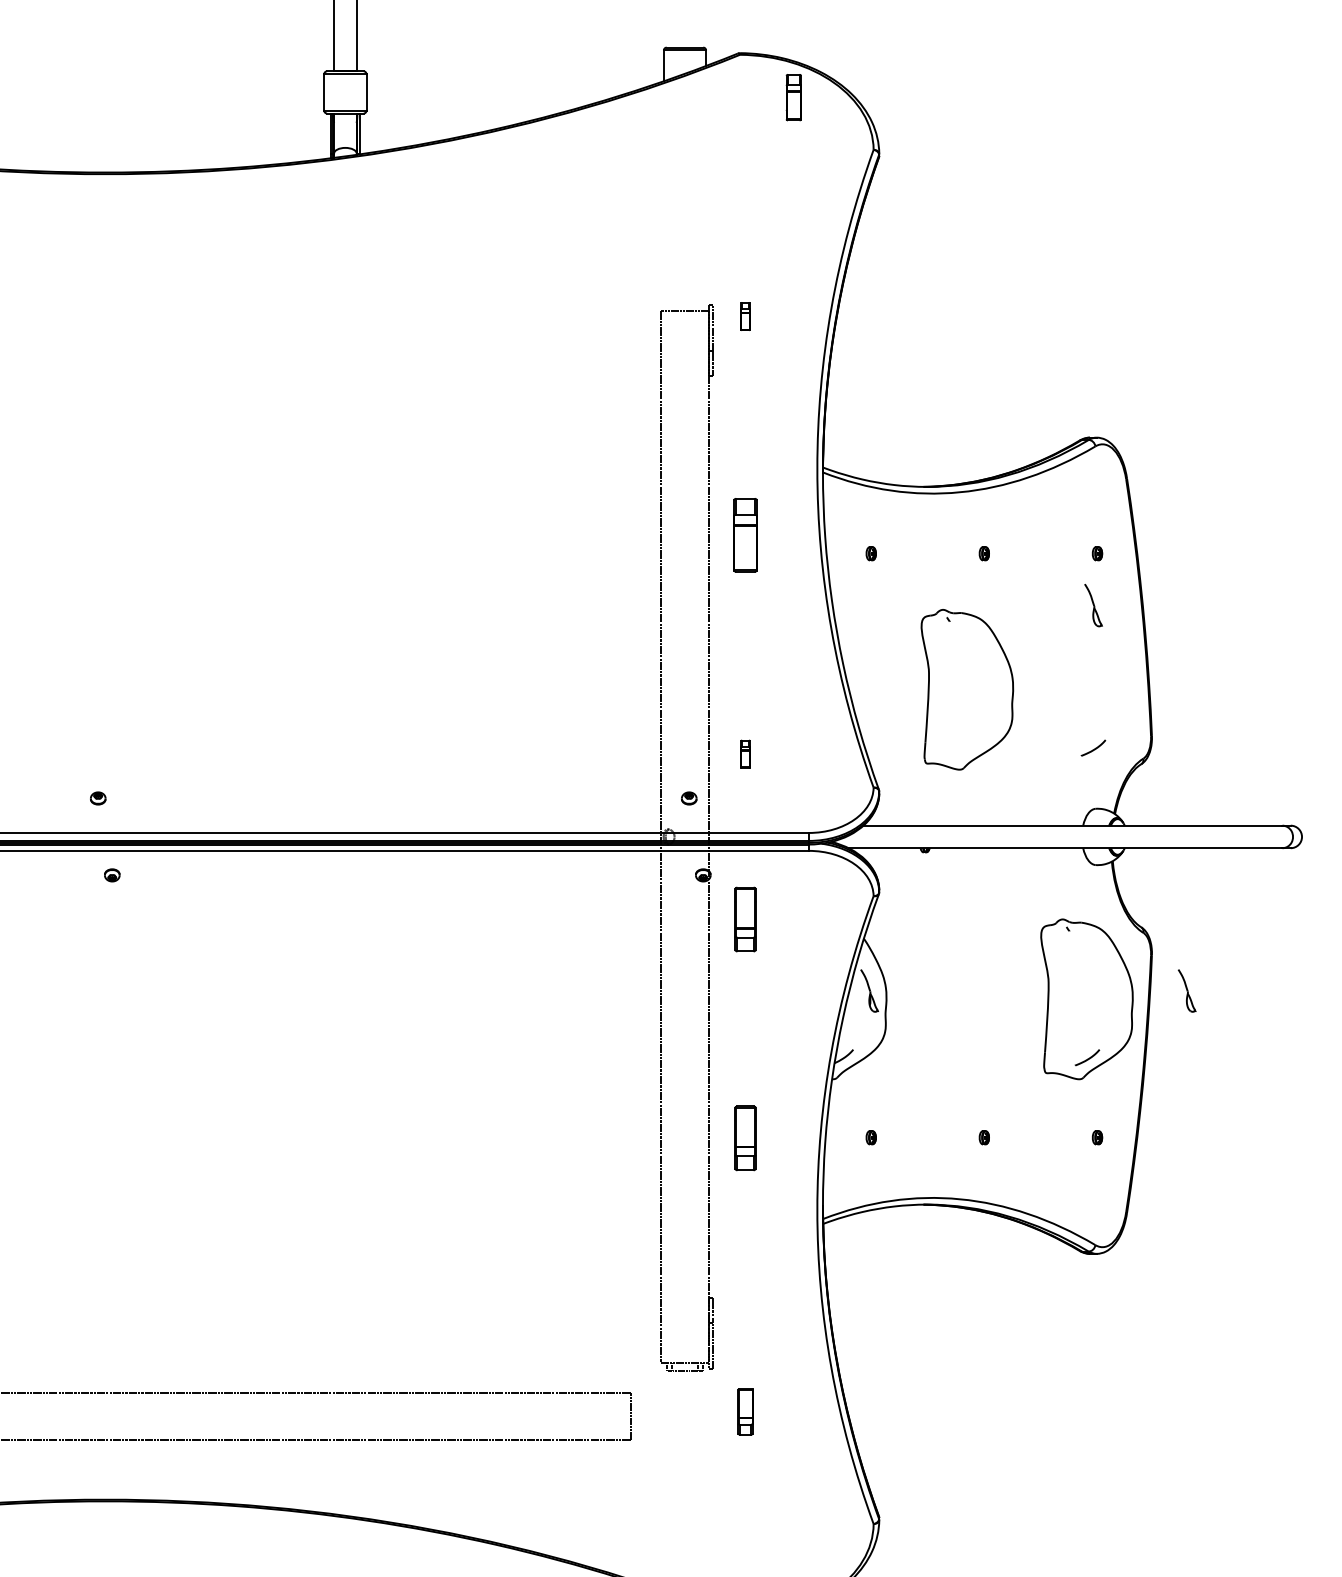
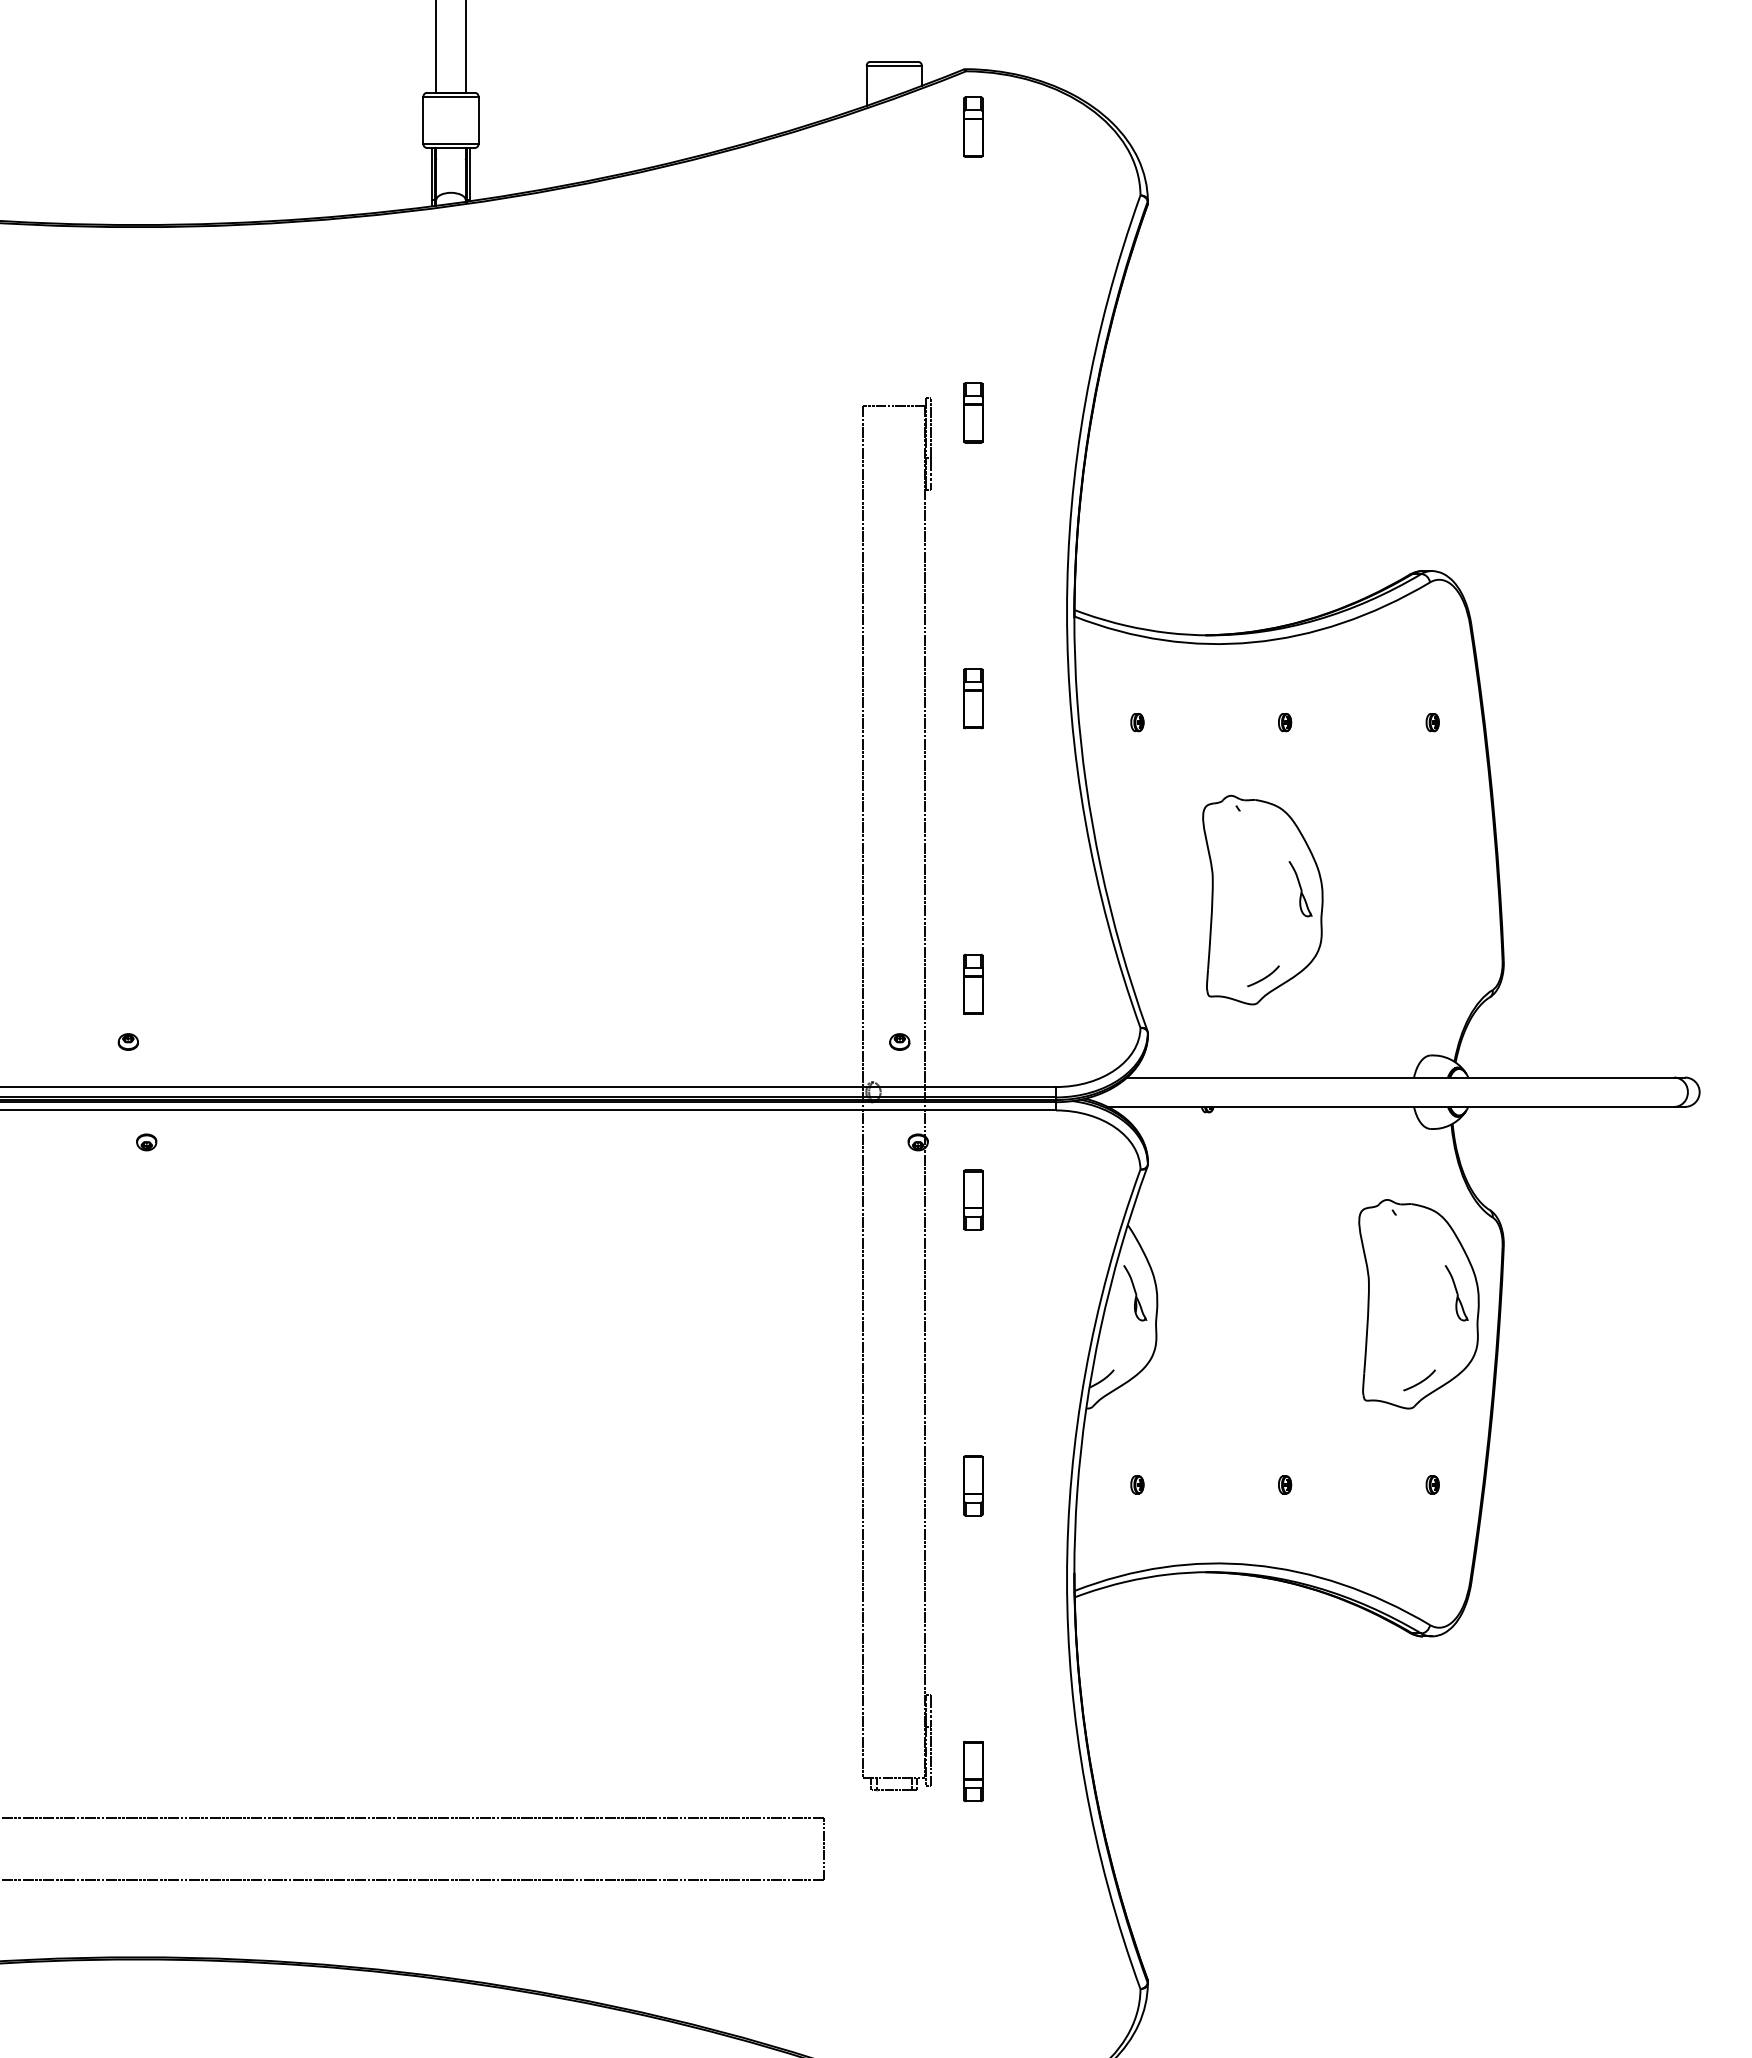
part: (793, 97) -> (973, 126), moved
part: (745, 316) -> (973, 412), size x1.67
part: (745, 535) -> (973, 698), size x0.62
part: (1093, 605) -> (1300, 889), moved
curve: (1093, 749) -> (1263, 977), moved
part: (745, 753) -> (973, 983), size x1.67
part: (745, 919) -> (973, 1199), size x0.71
part: (1186, 991) -> (1456, 1293), moved
part: (745, 1138) -> (973, 1485), size x0.71
part: (745, 1411) -> (973, 1771), moved

